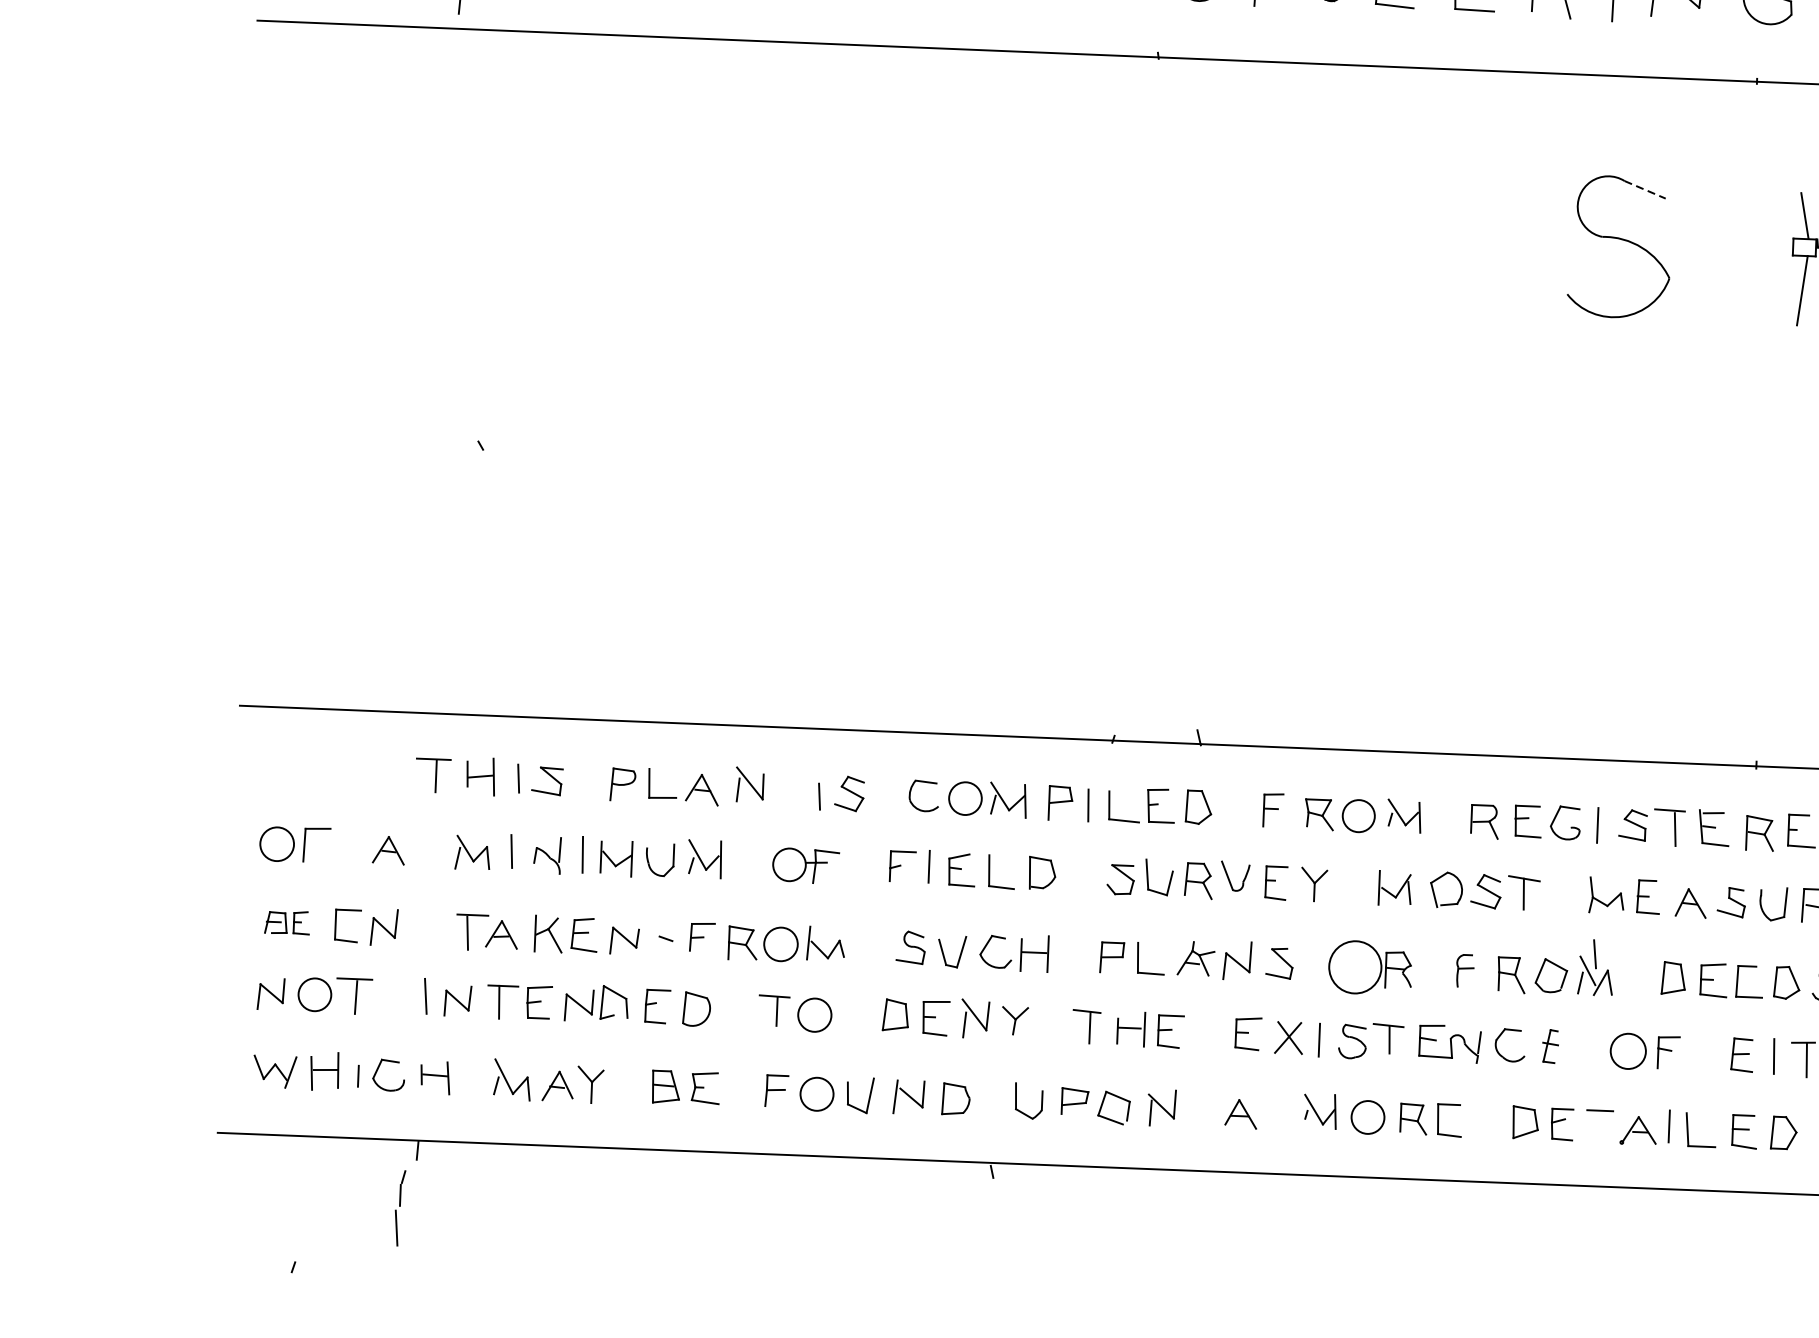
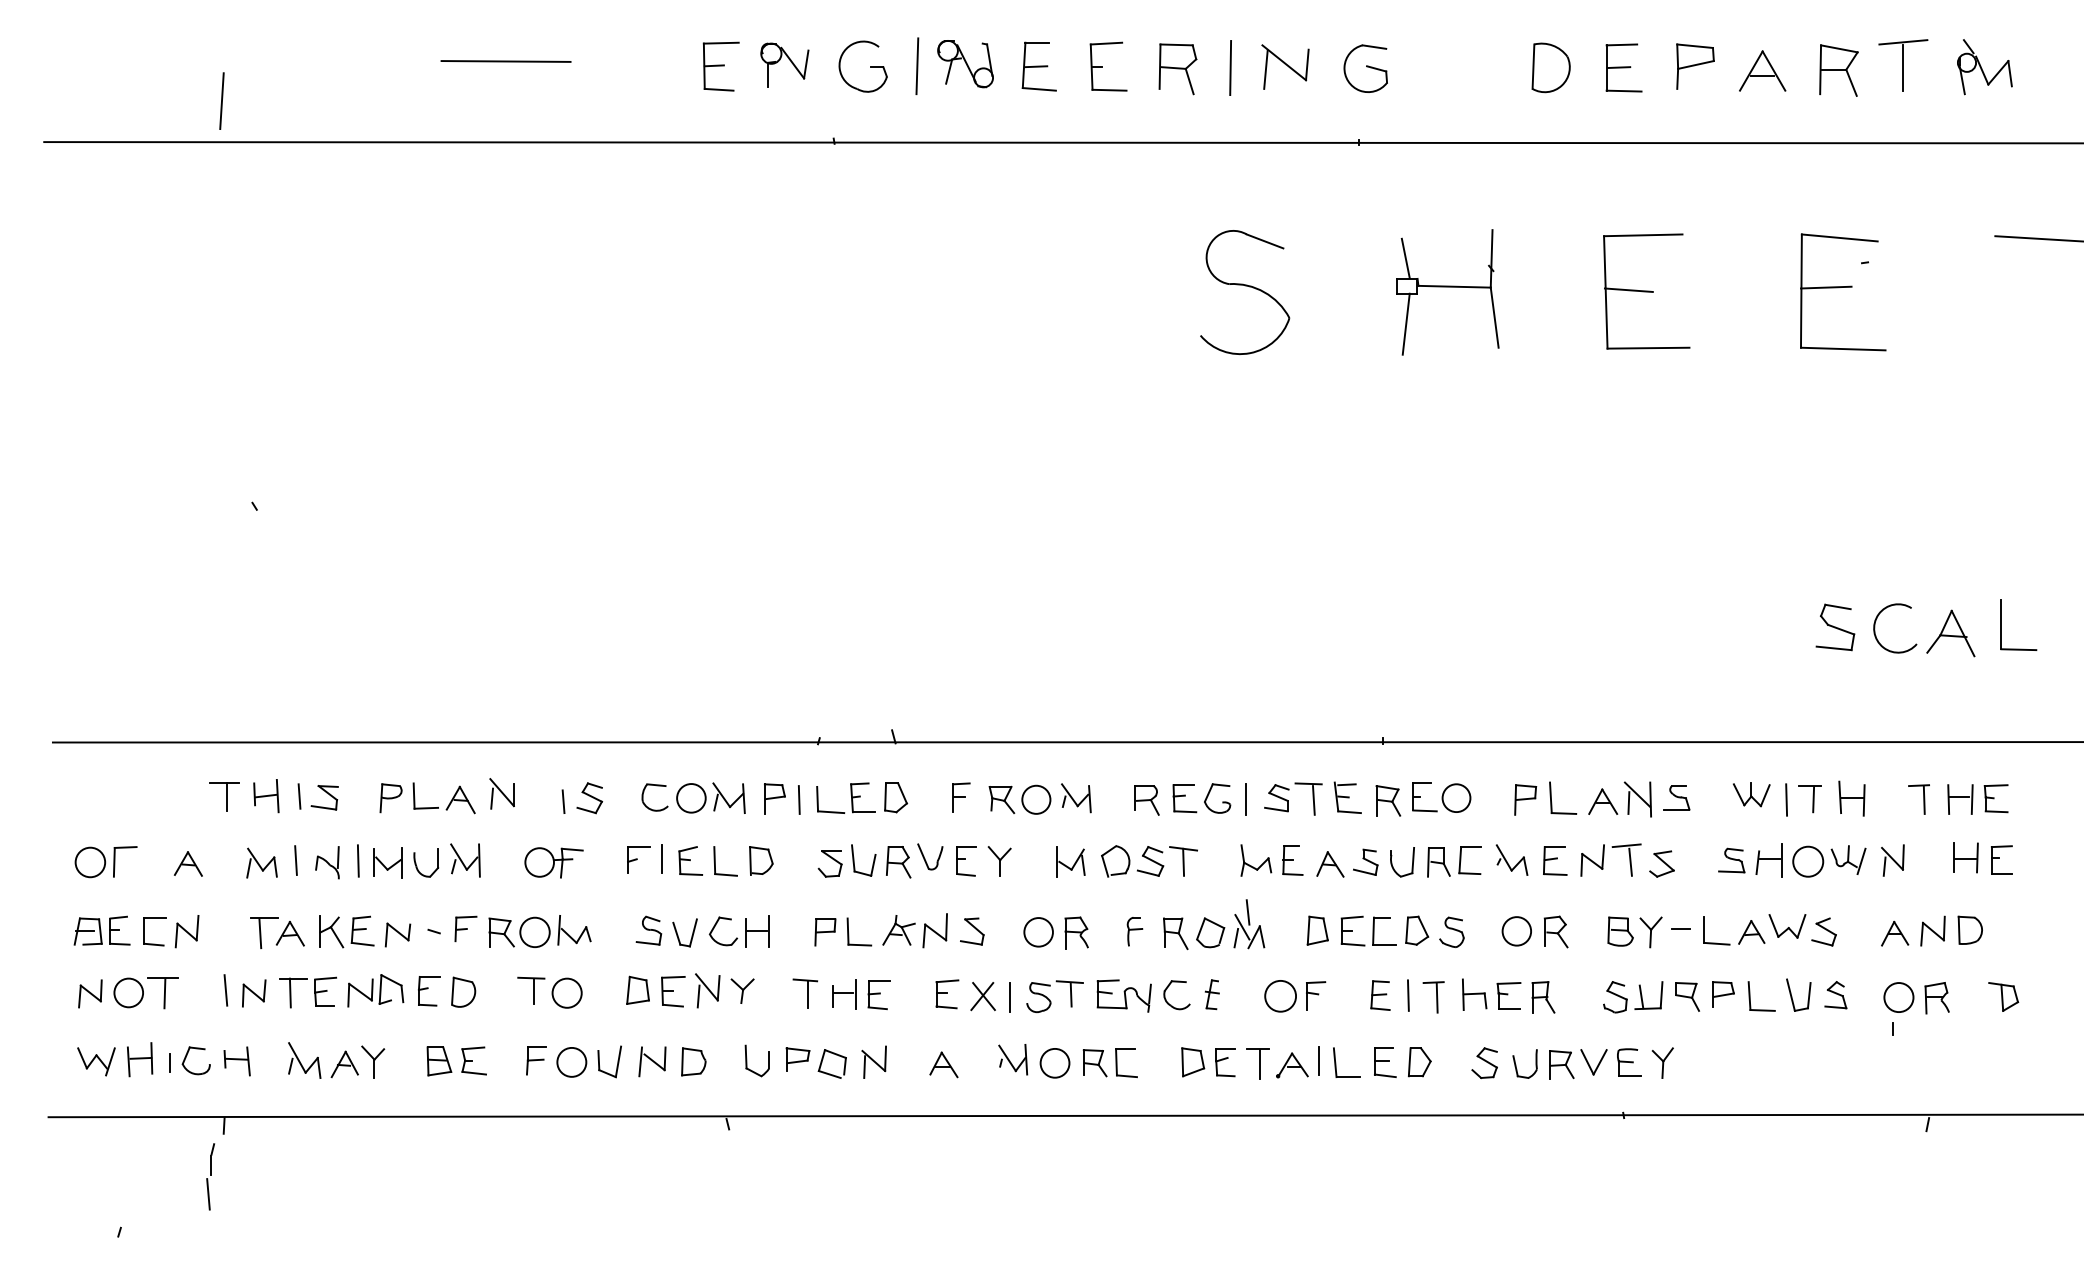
line: (1645, 189) -> (1265, 241), dashed -> solid
part: (286, 922) -> (101, 930), size x1.43
circle: (1355, 967) -> (1038, 932), size x0.62
line: (1601, 1128) -> (1259, 1064), added

